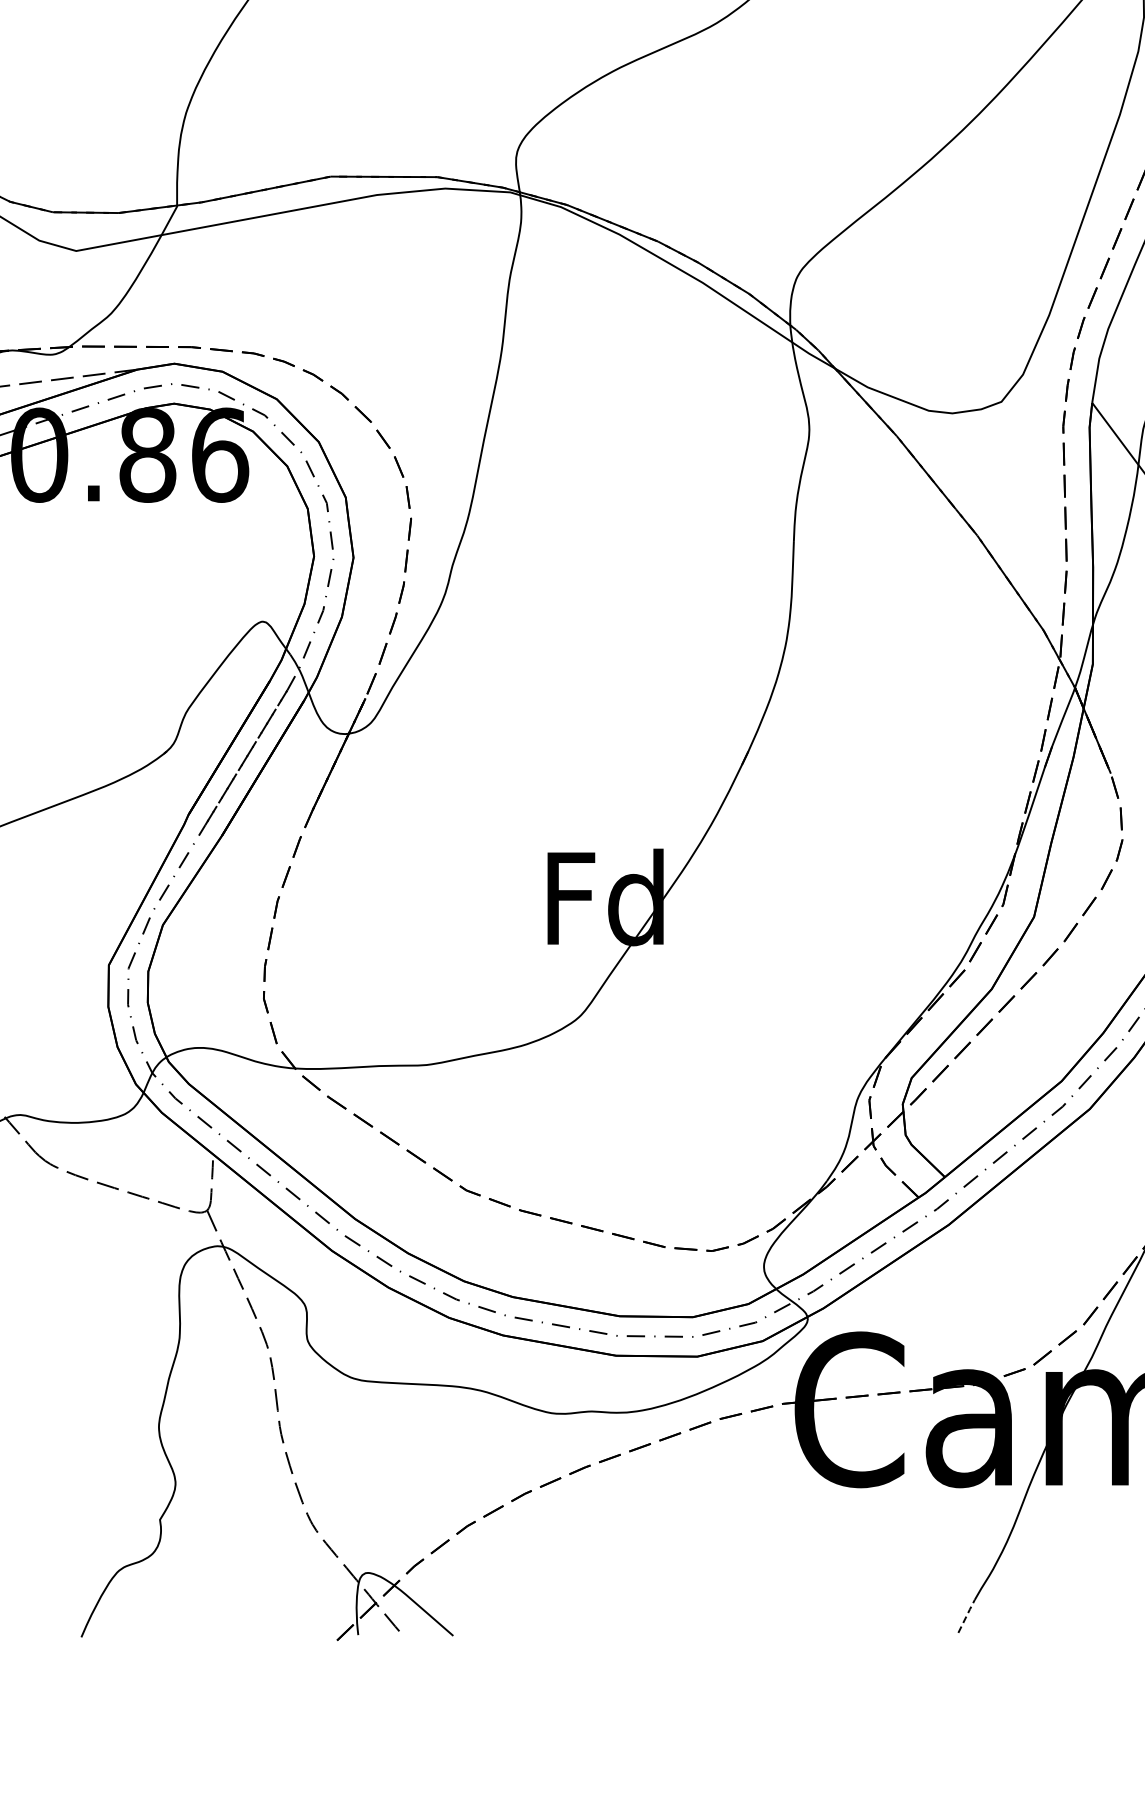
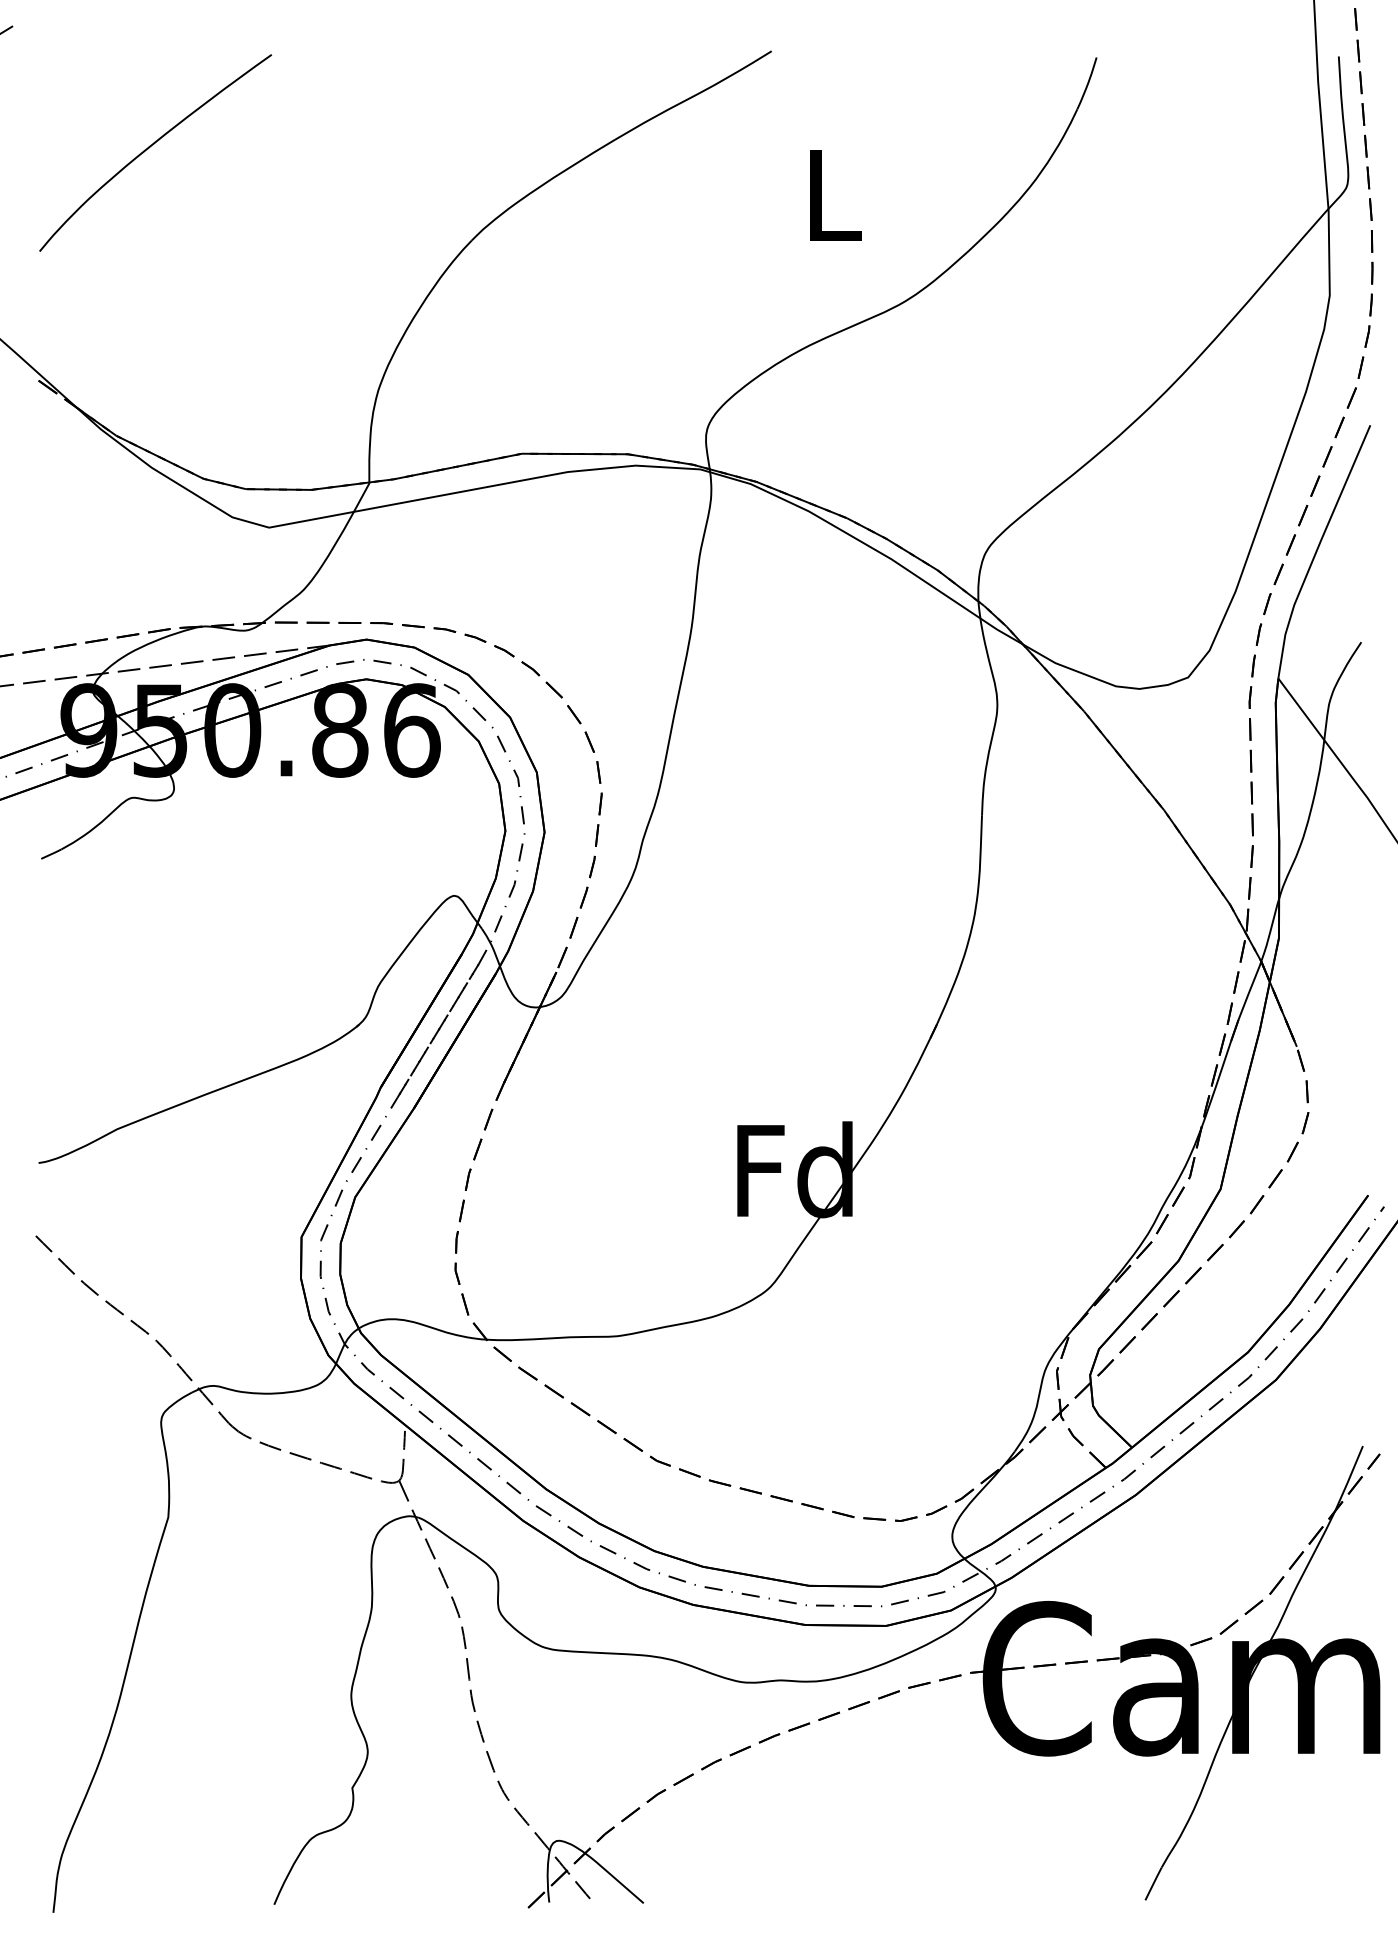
line: (966, 1615) -> (1153, 1883), dashed -> solid

